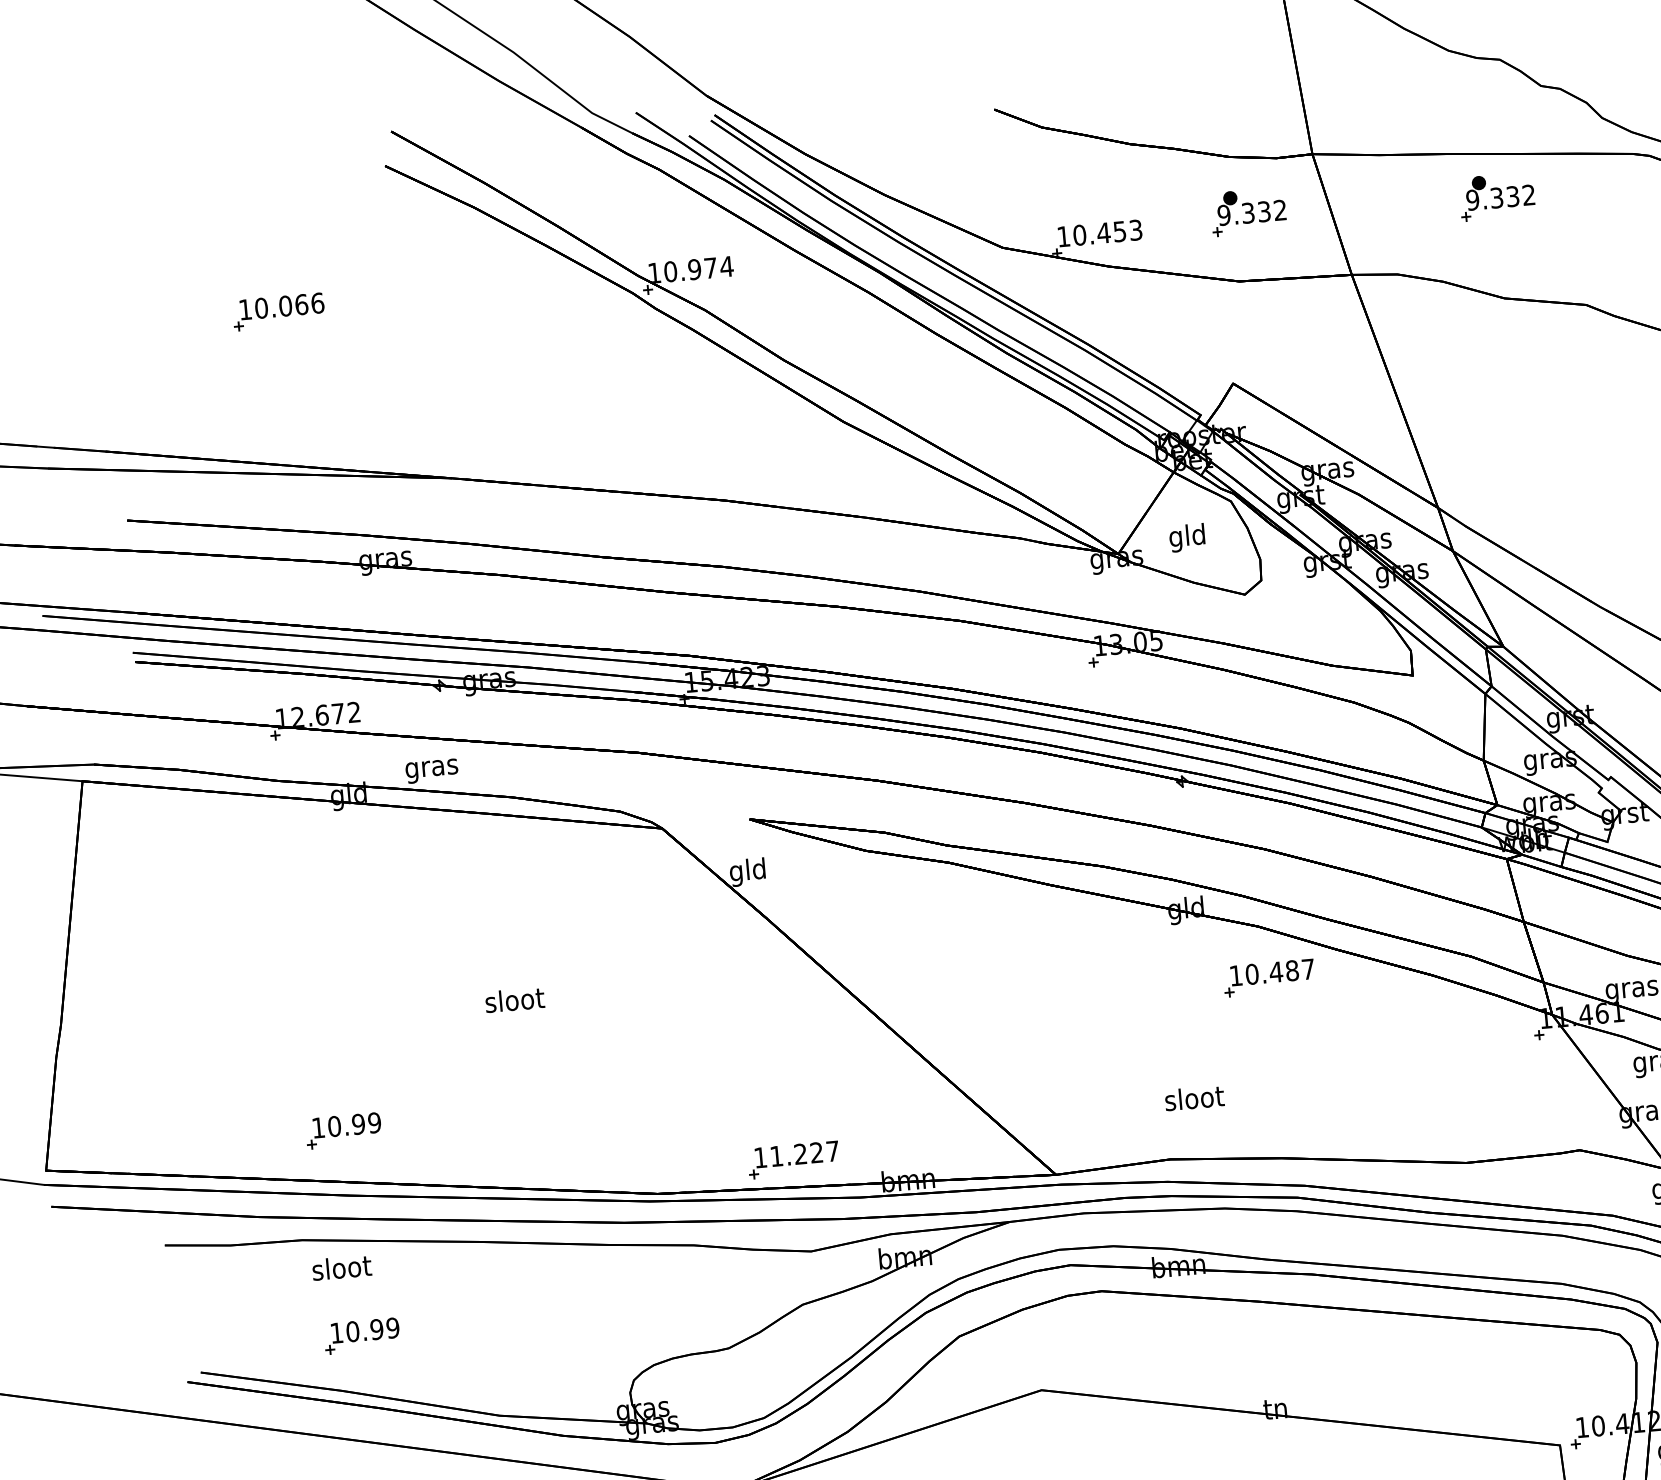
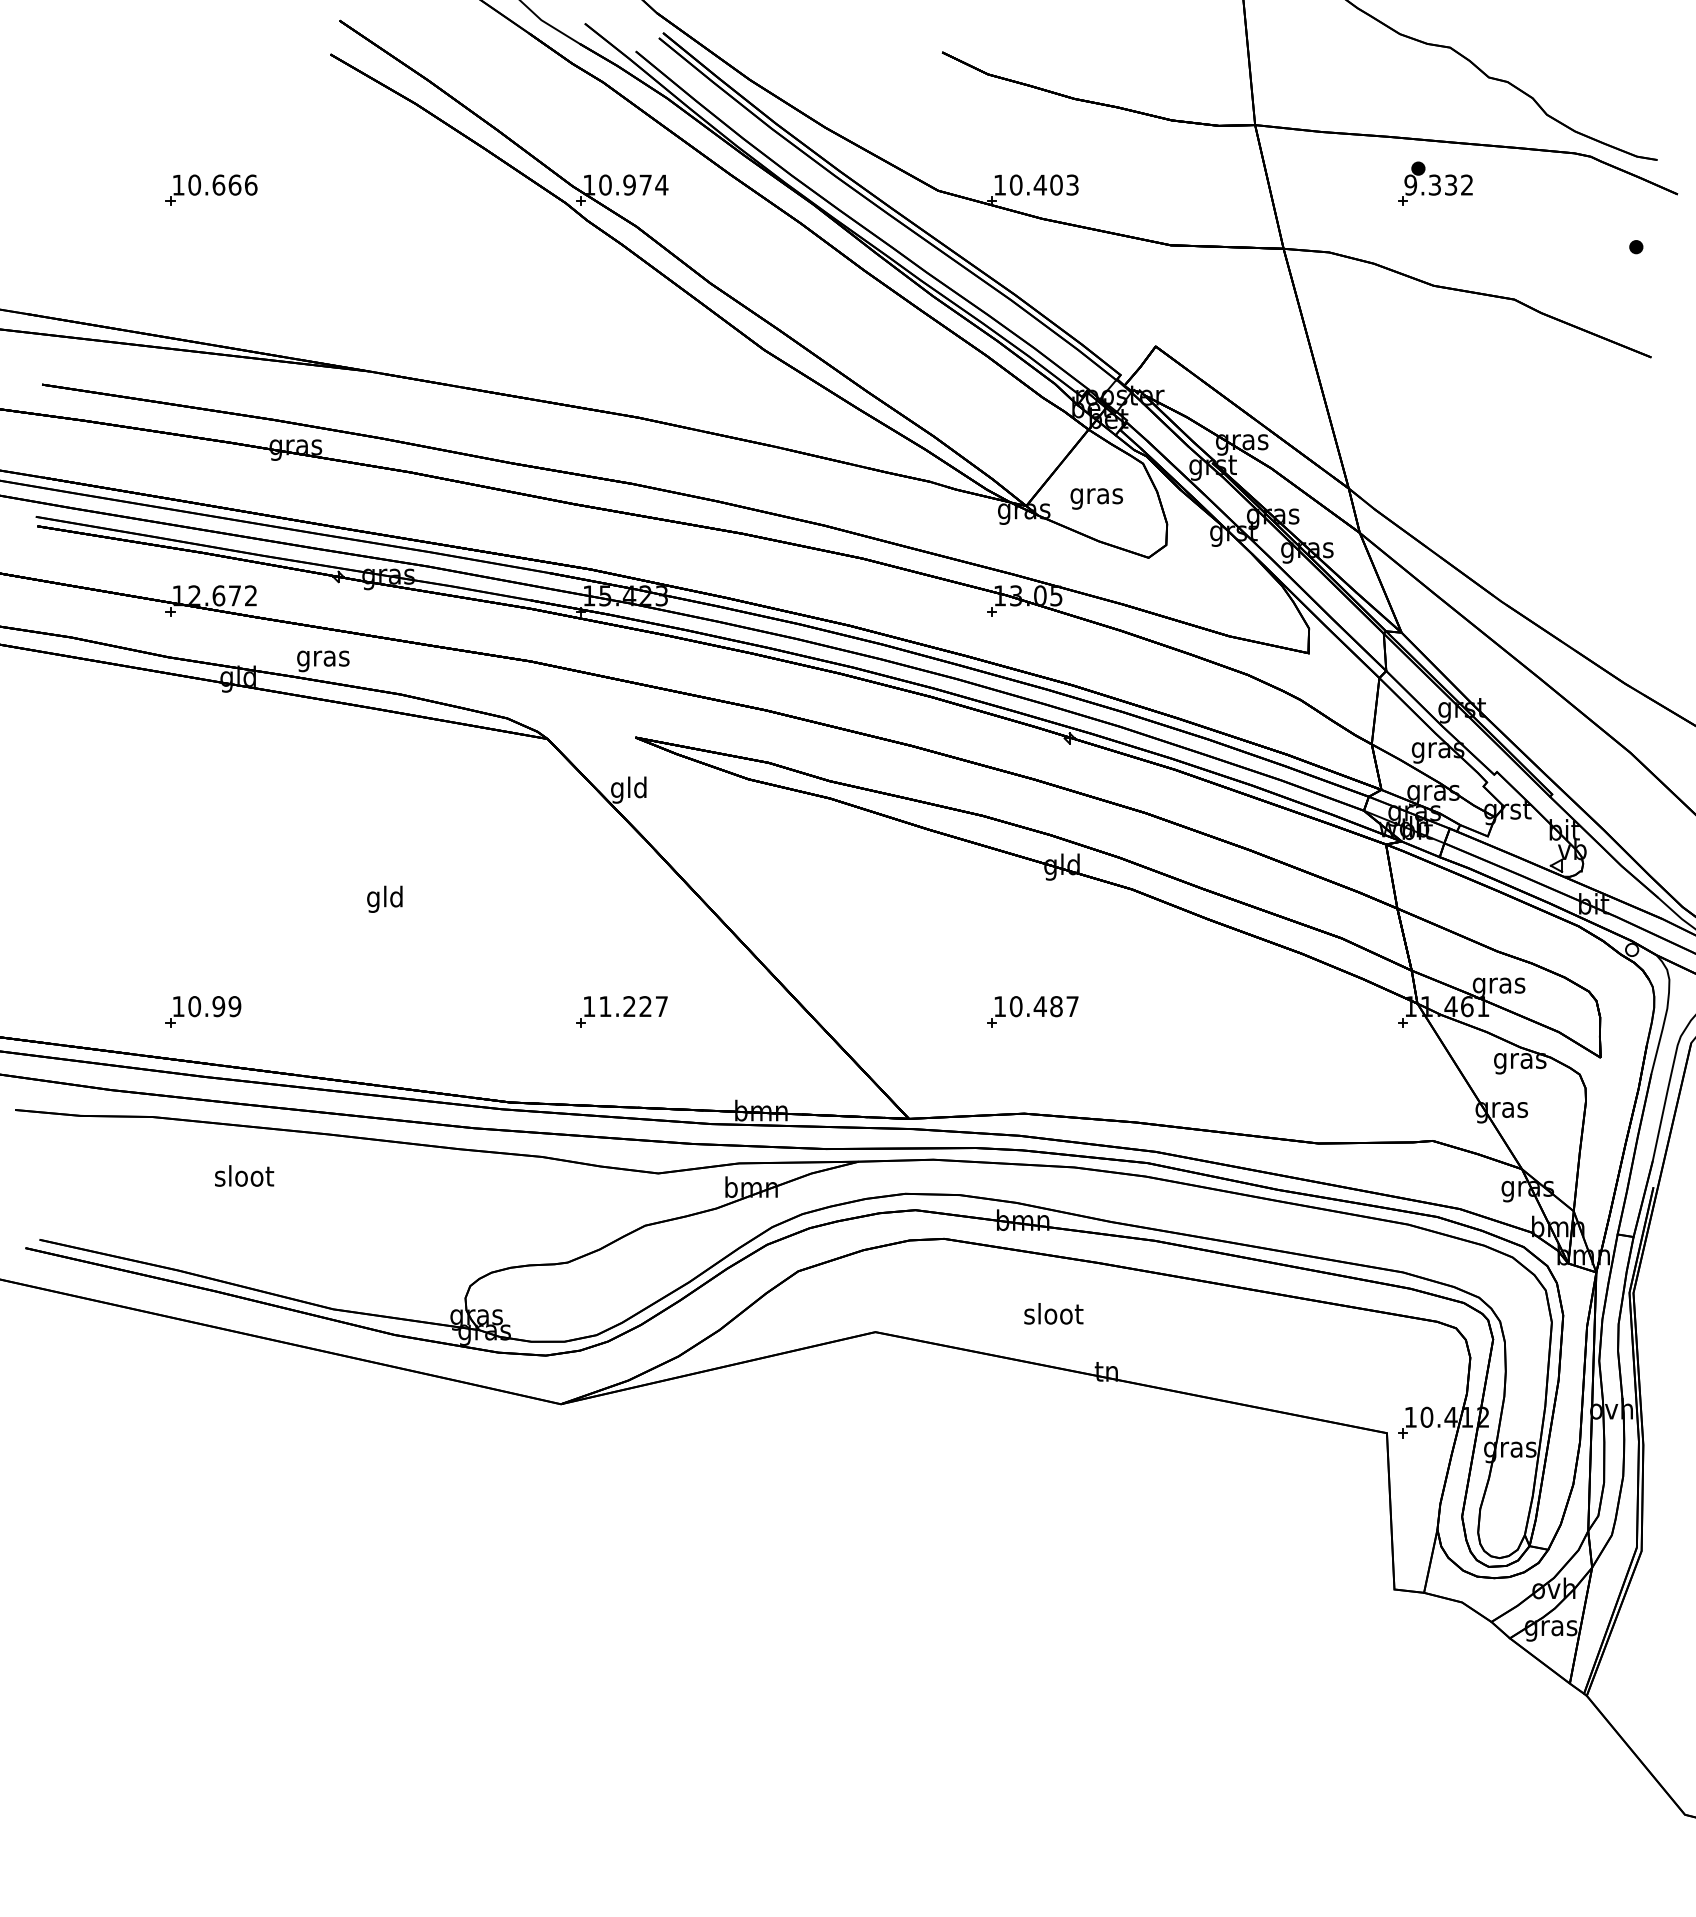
part: (1248, 211) -> (1186, 176), removed
text: (1119, 231) -> (1056, 184), 10.453 -> 10.403
text: (285, 305) -> (218, 184), 10.066 -> 10.666
text: (1187, 537) -> (1096, 495), gld -> gras
part: (1268, 977) -> (1032, 1011), moved
text: (515, 1001) -> (385, 898), sloot -> gld
text: (1194, 1097) -> (1053, 1313), moved
part: (793, 1159) -> (621, 1011), moved
text: (341, 1267) -> (244, 1175), moved
part: (362, 1335) -> (203, 1217), removed

